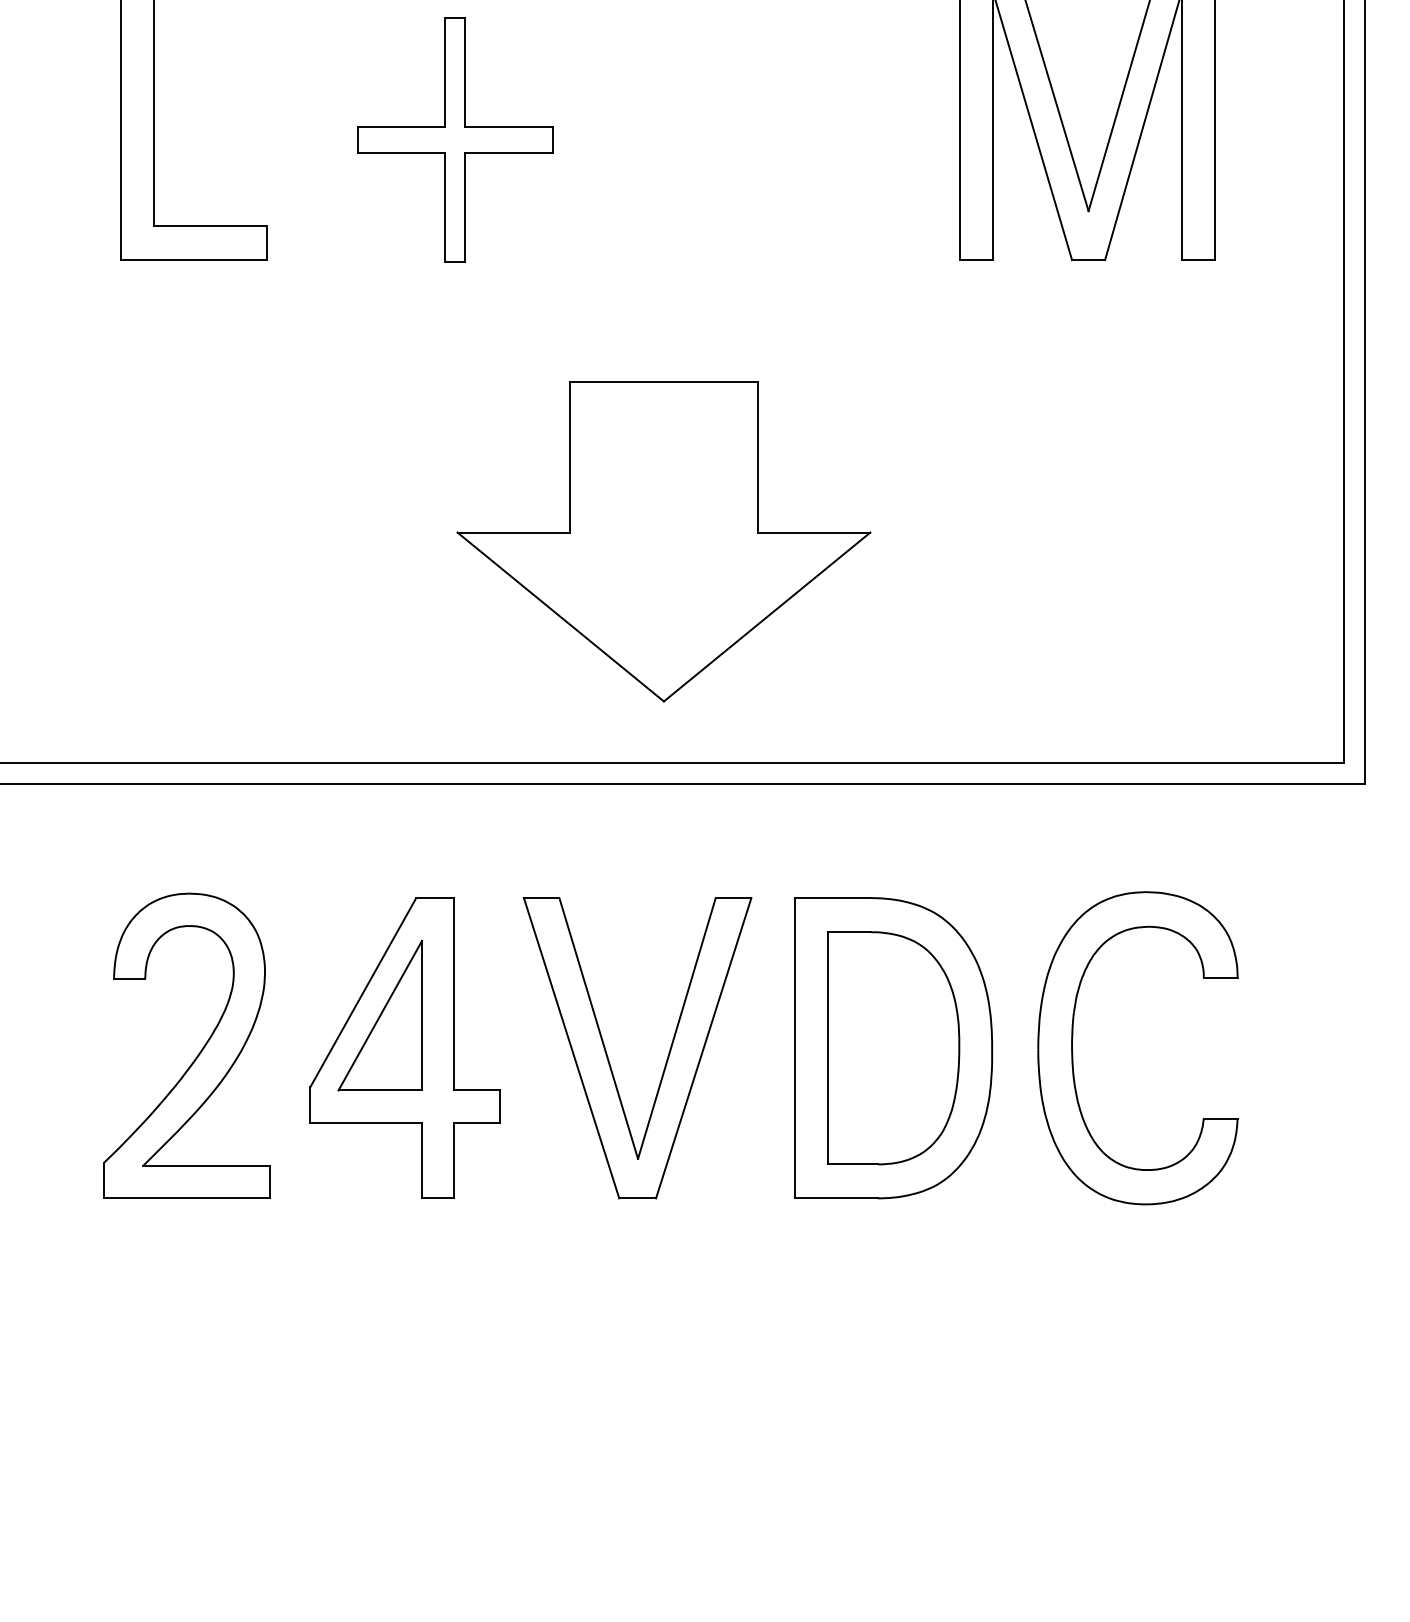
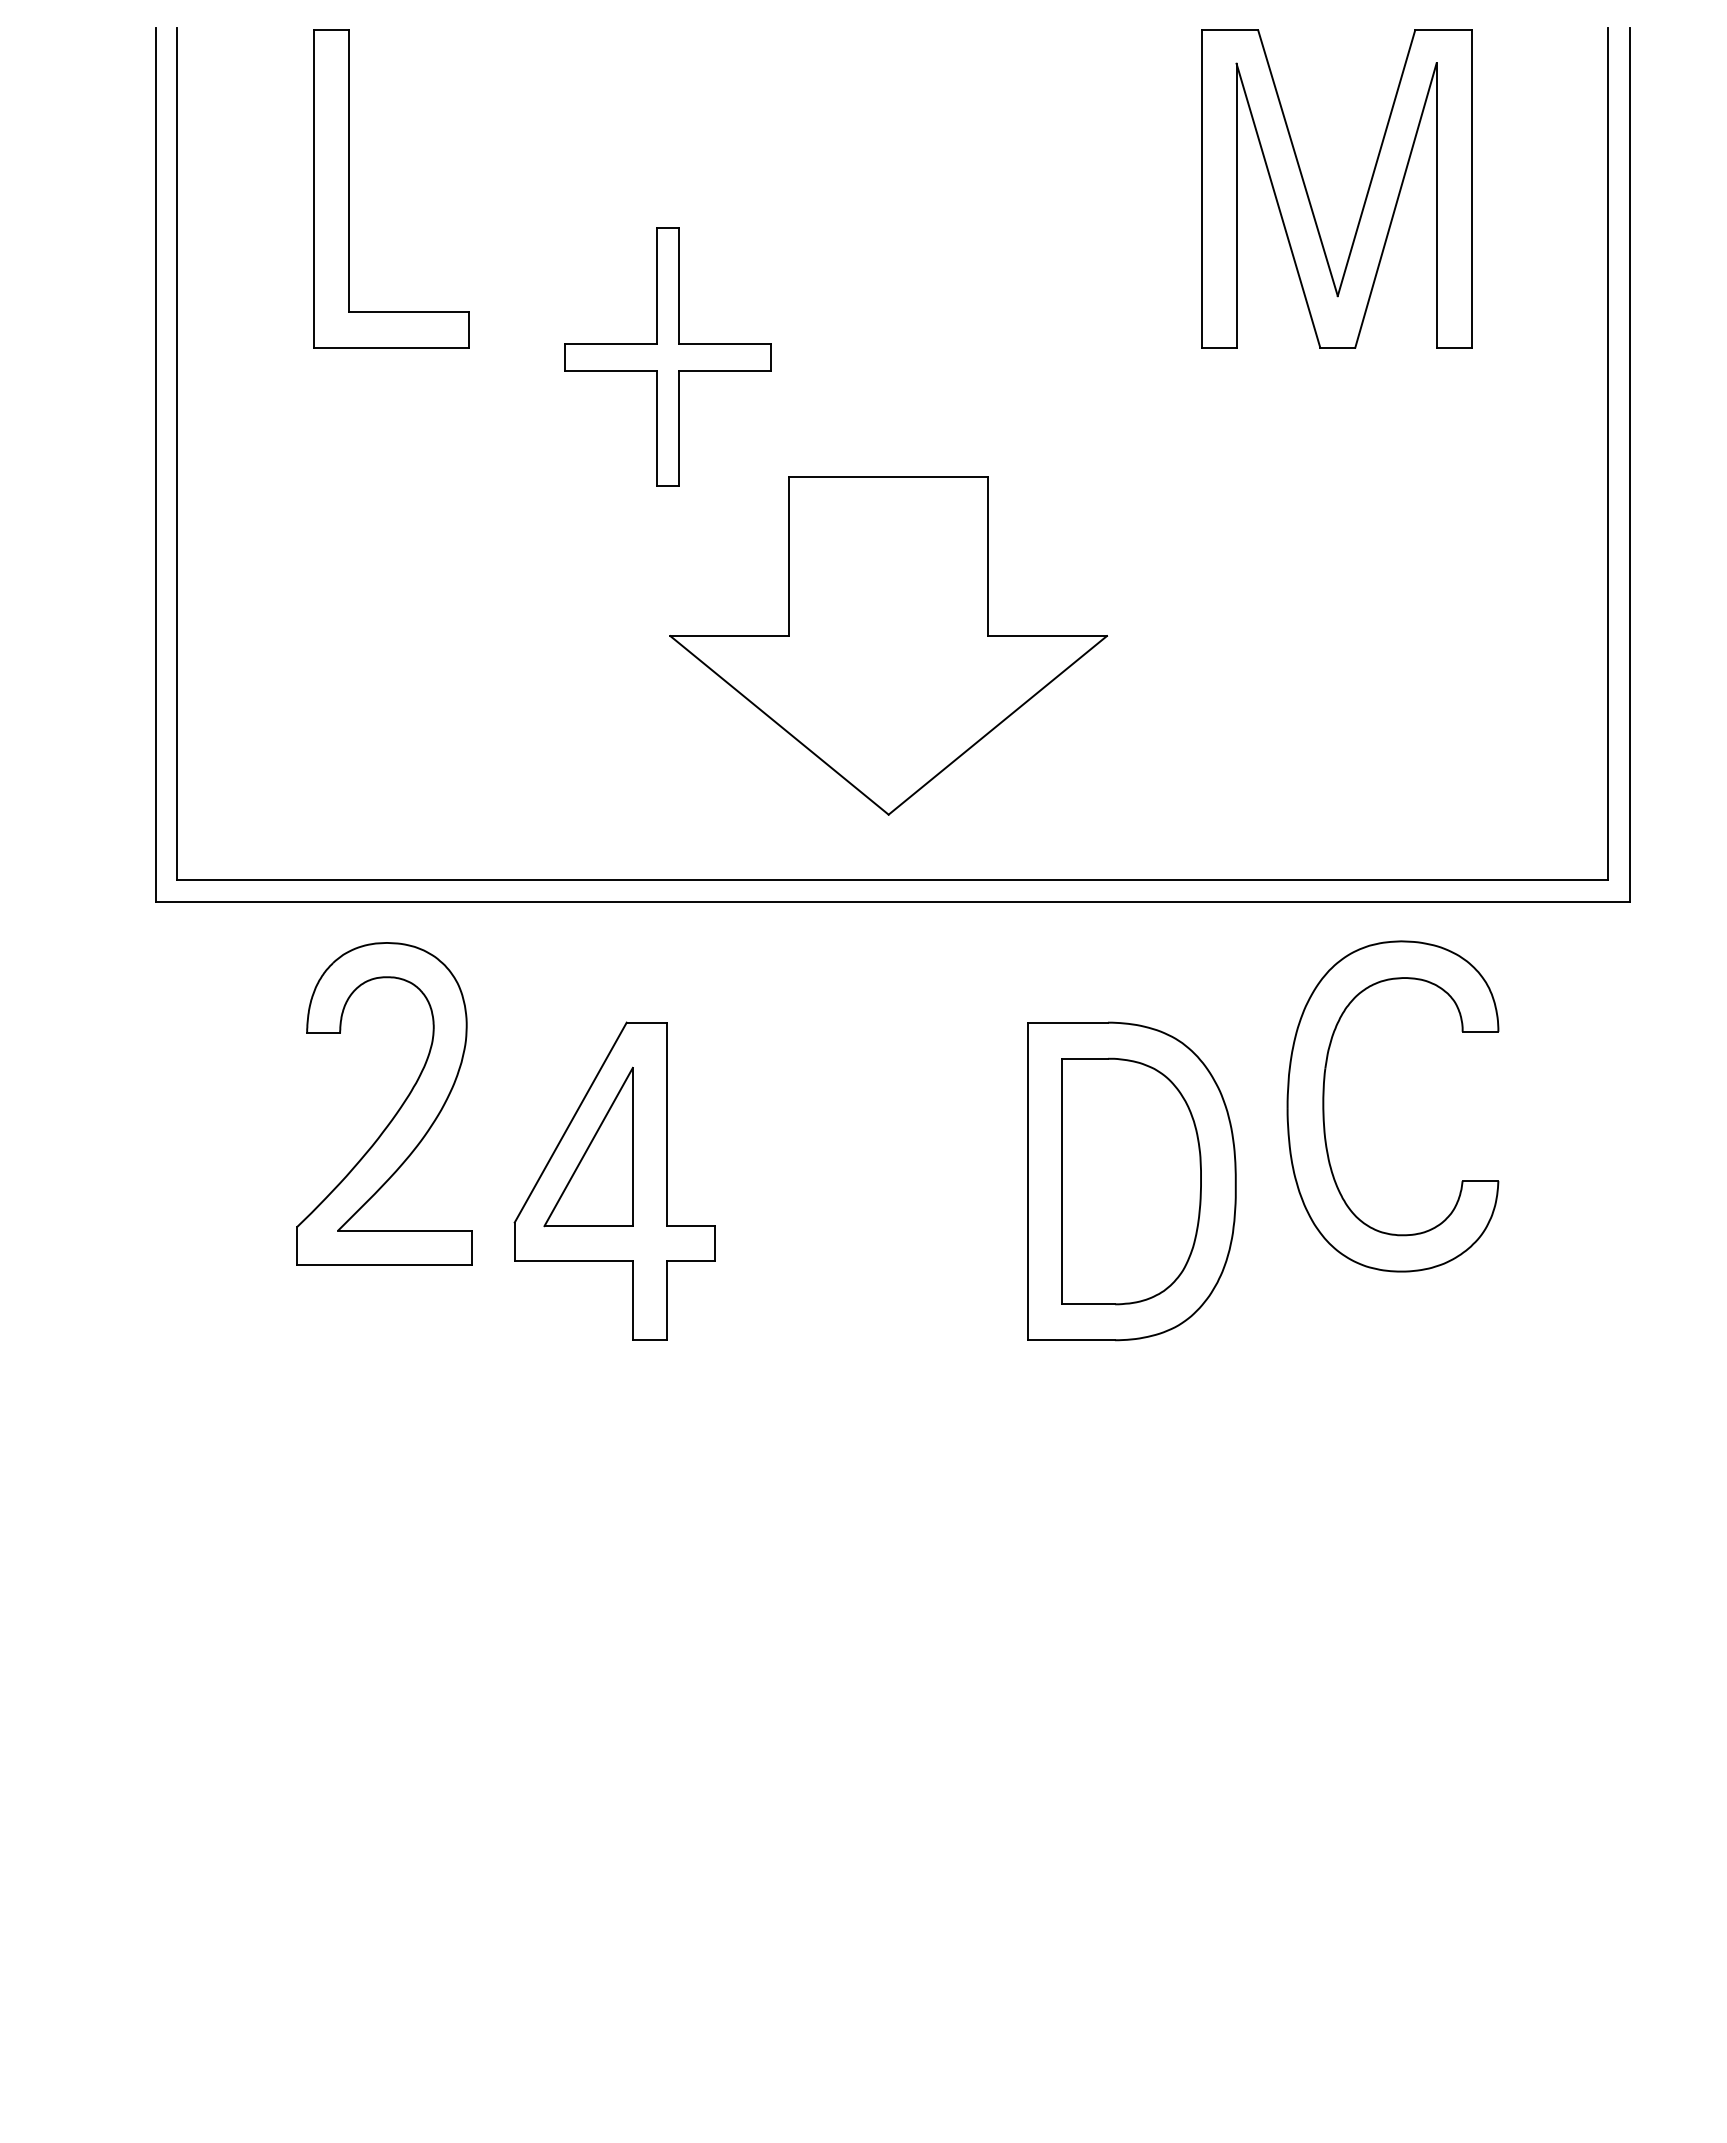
part: (454, 139) -> (667, 356), moved
part: (1073, 1048) -> (1324, 1106), moved
part: (199, 1052) -> (397, 1110), moved
part: (608, 1058) -> (830, 1192), removed

